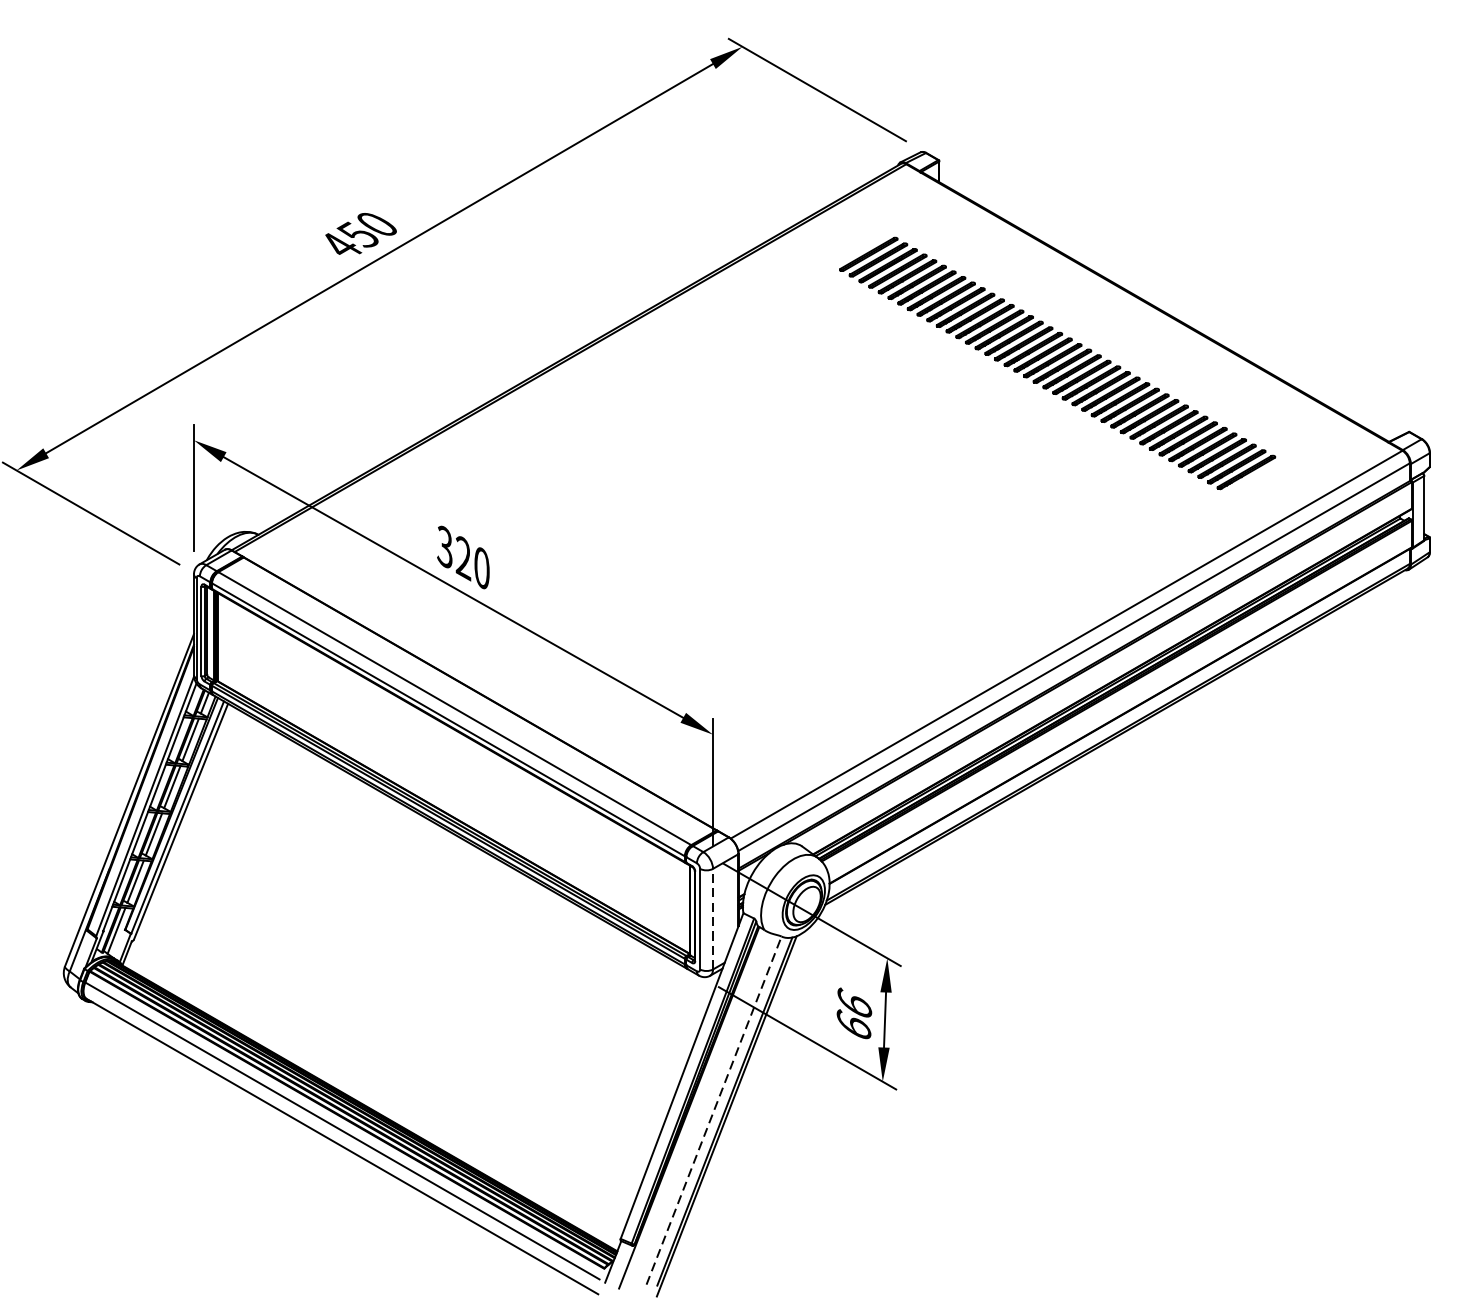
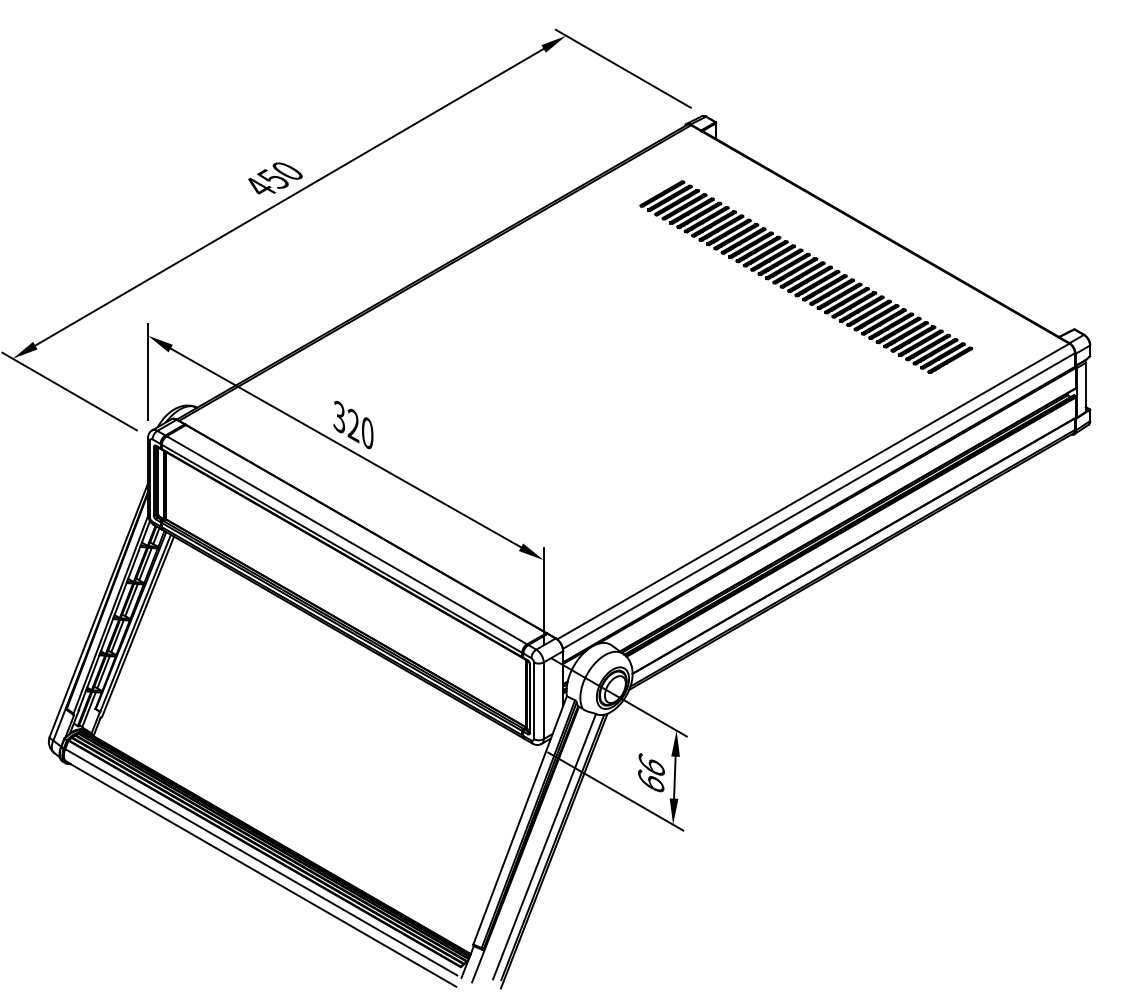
line: (712, 918) -> (543, 700), dashed -> solid
line: (714, 1110) -> (544, 846), dashed -> solid

